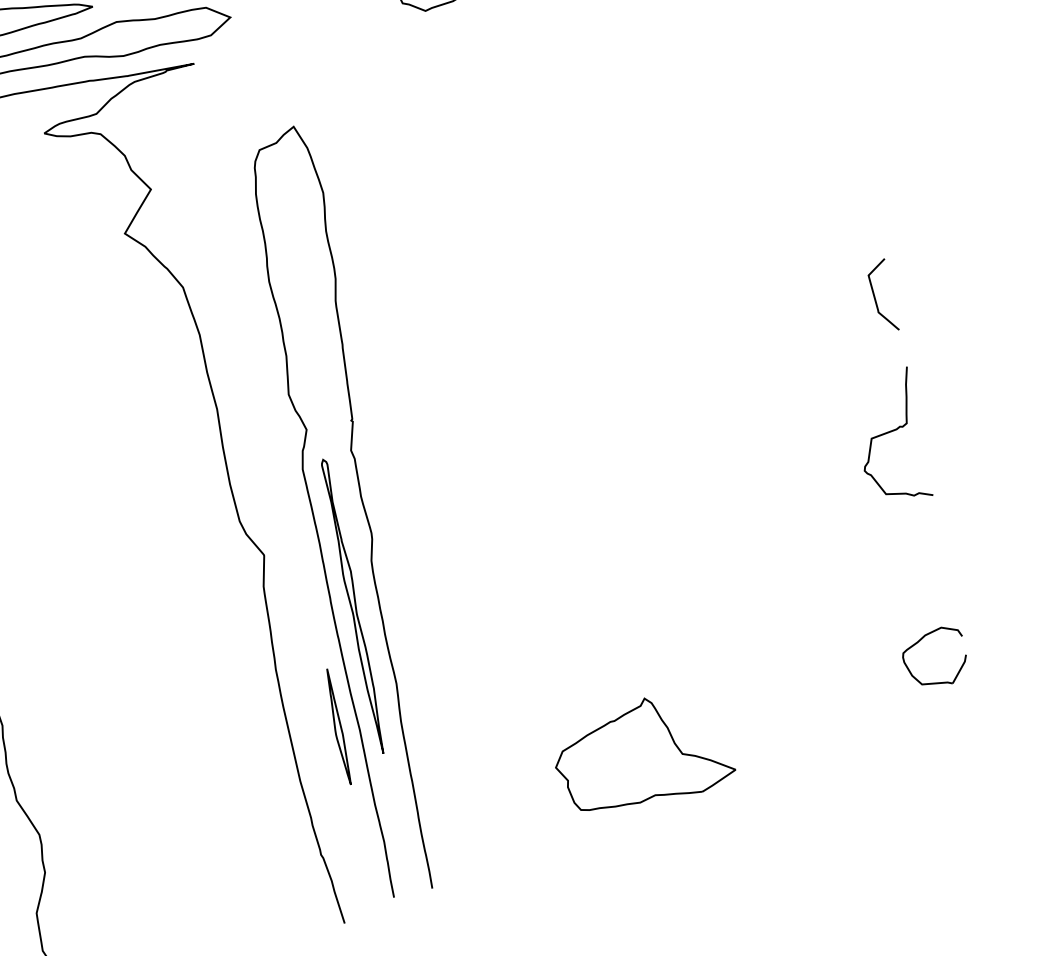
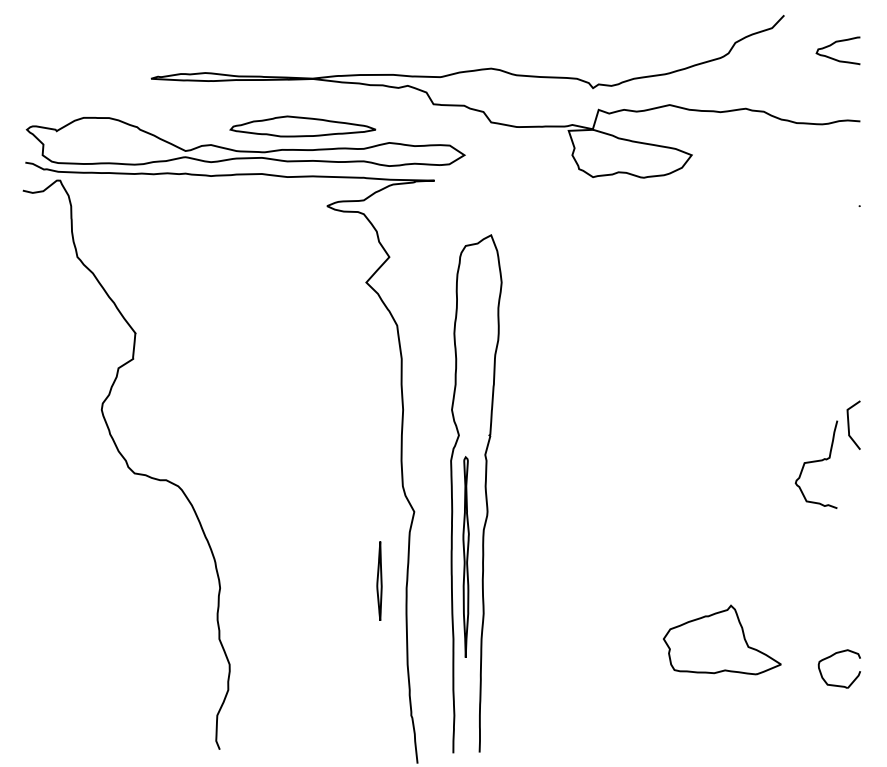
curve: (888, 434) -> (816, 462), moved
part: (337, 726) -> (379, 580), moved
part: (642, 750) -> (722, 639), moved

